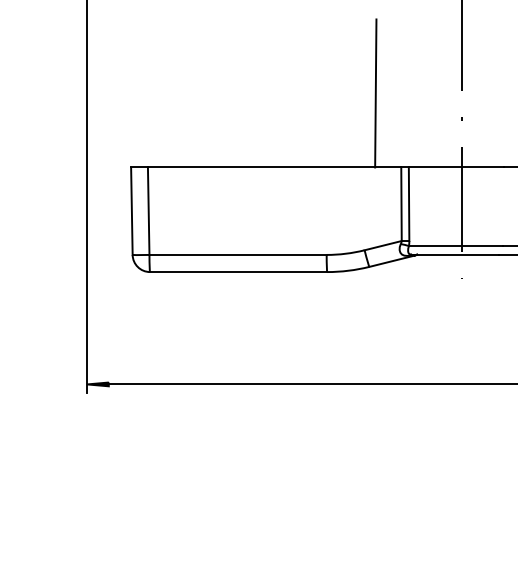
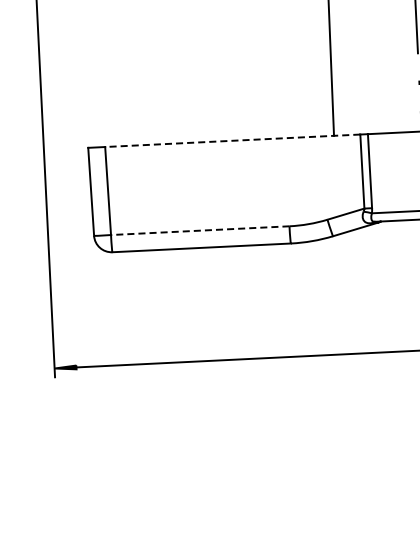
line: (274, 167) -> (232, 140), solid -> dashed
line: (238, 254) -> (200, 230), solid -> dashed

